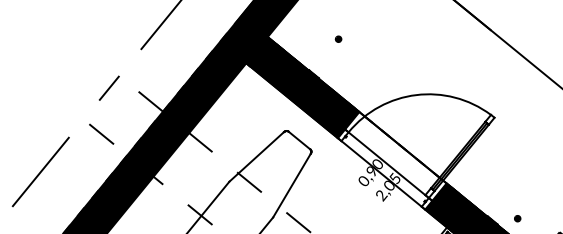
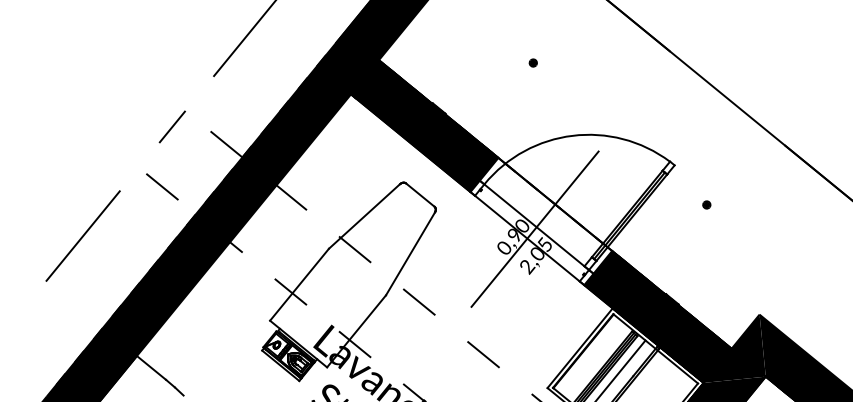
part: (337, 38) -> (532, 62), moved
line: (387, 166) -> (534, 228), added
part: (517, 218) -> (706, 204), moved

